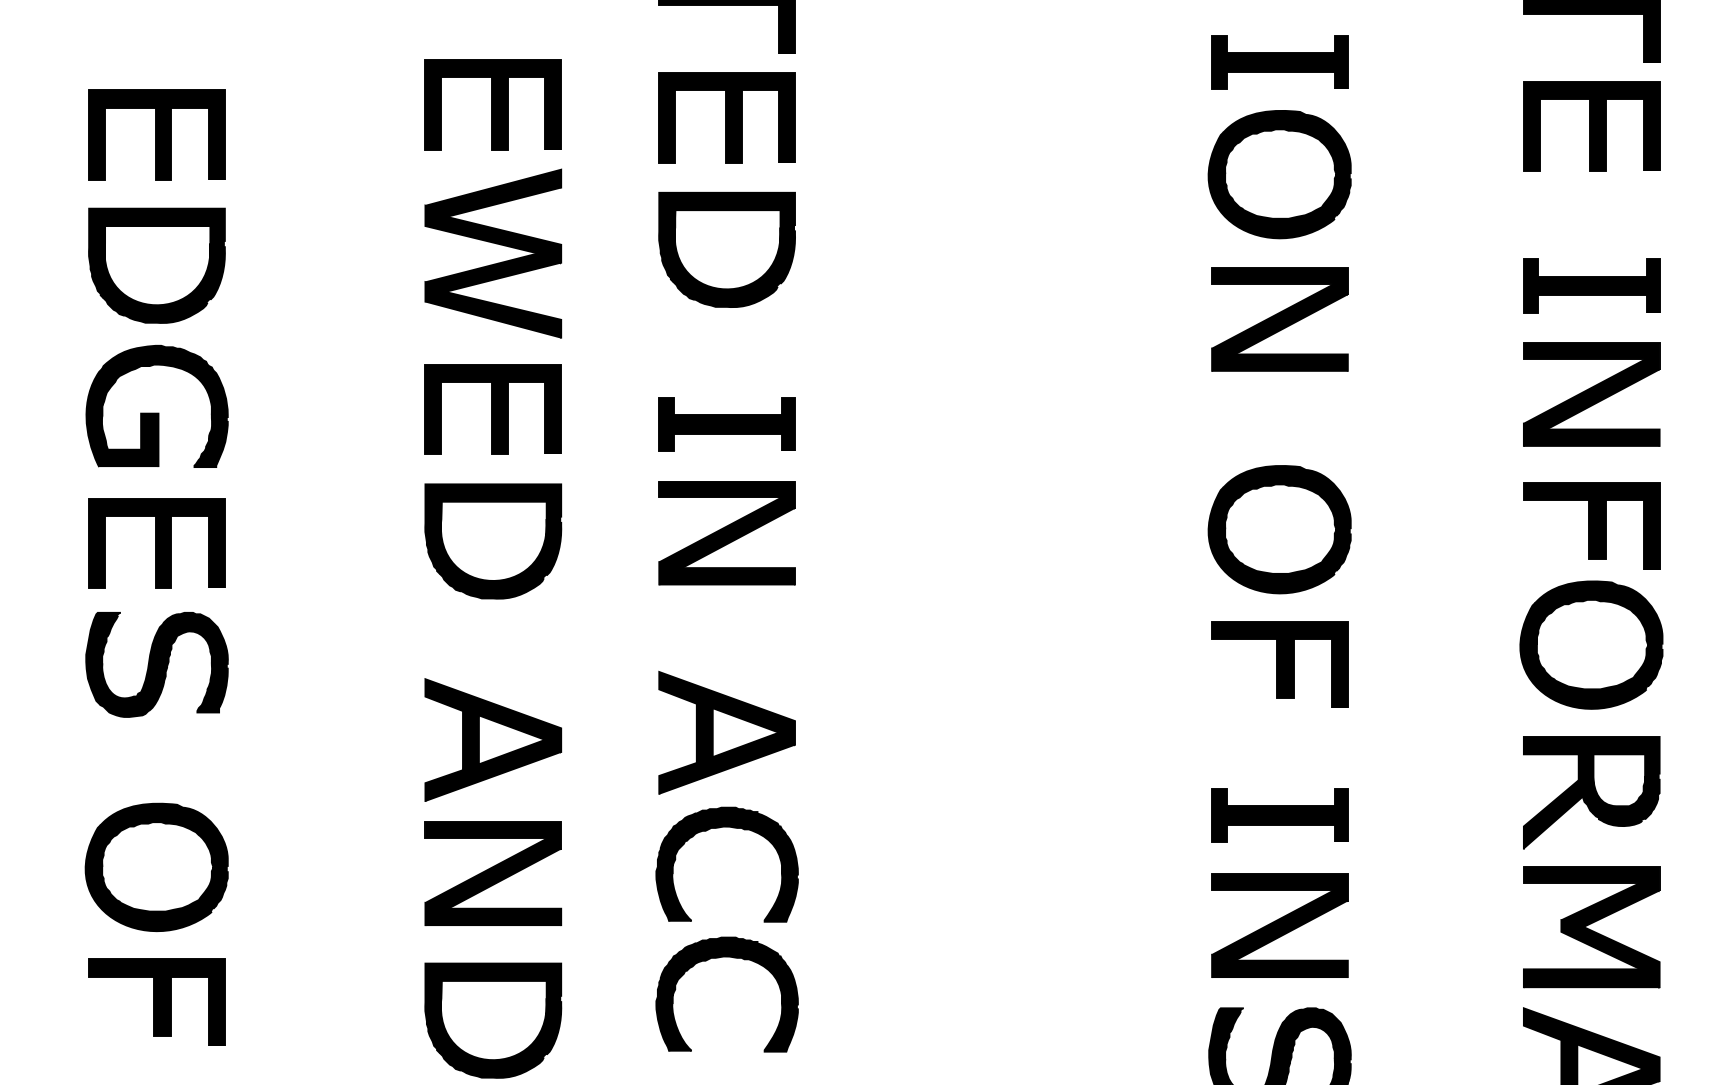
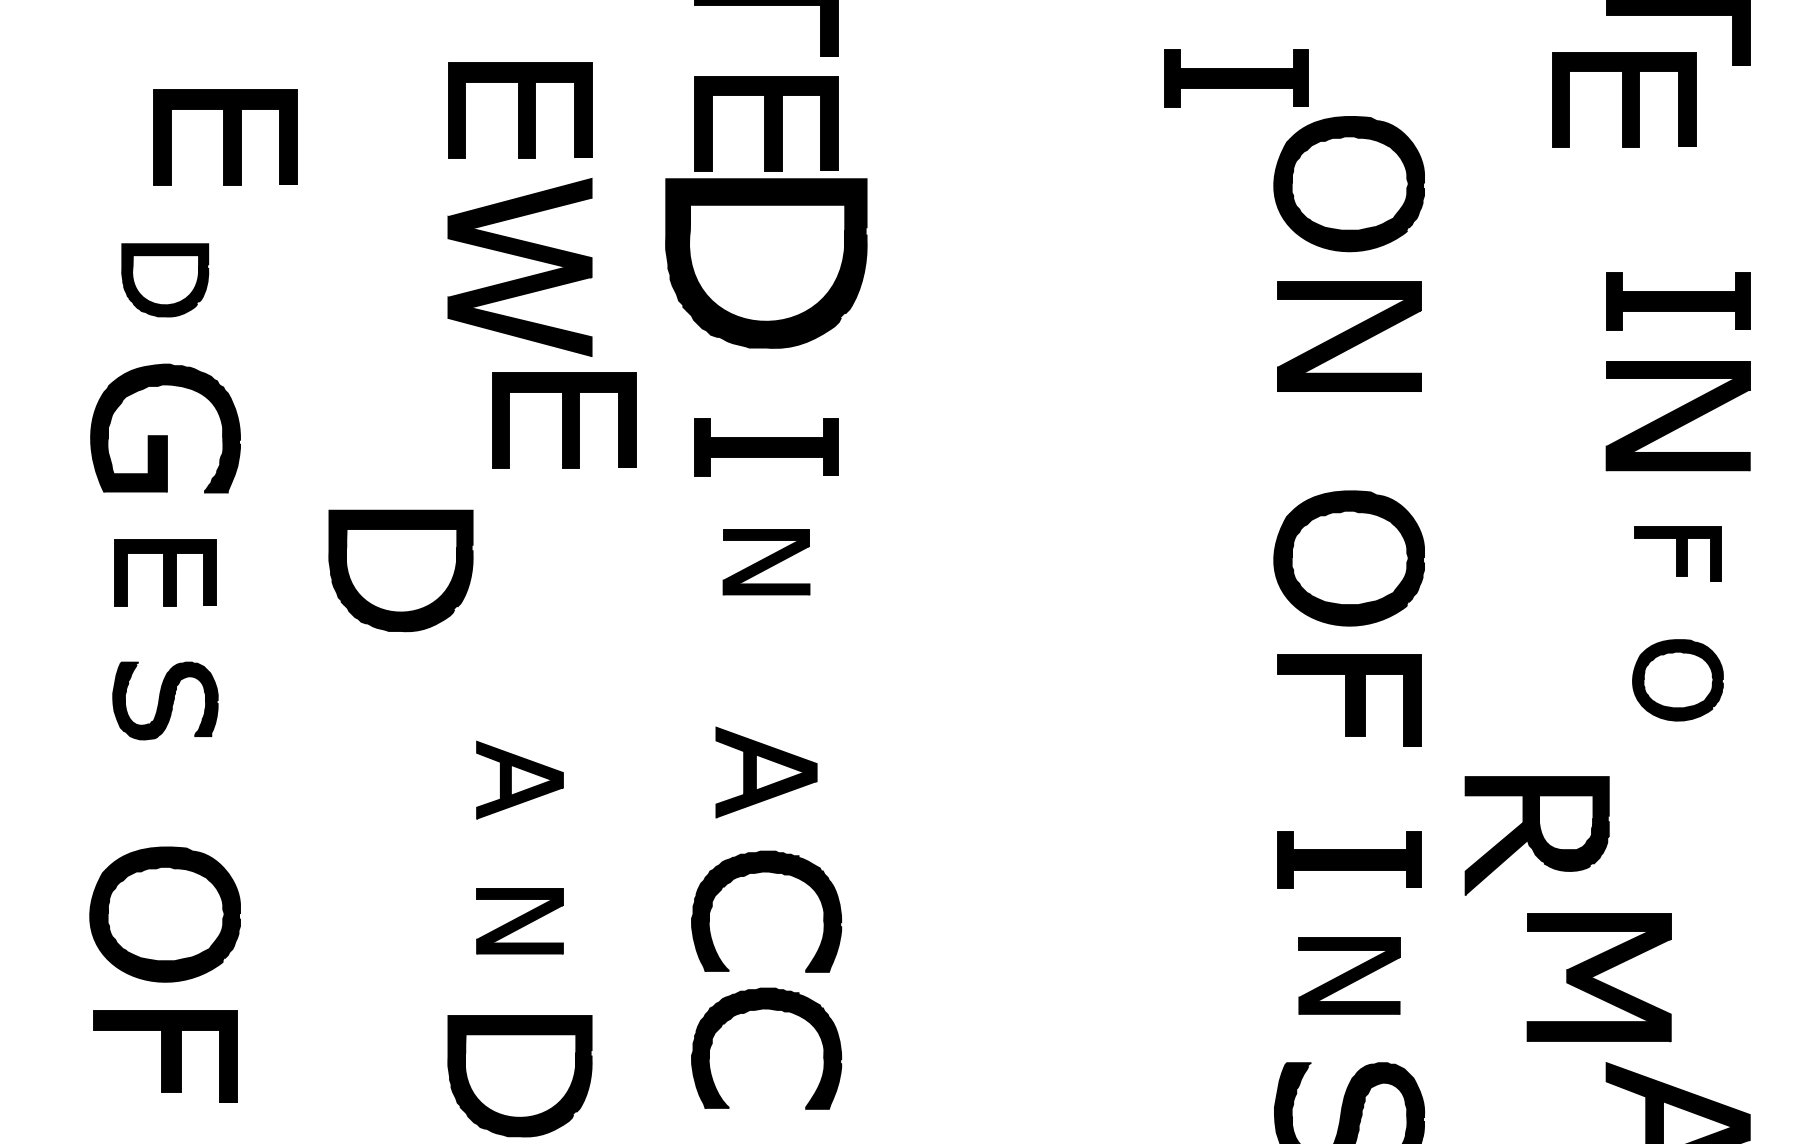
part: (1279, 62) -> (1236, 78), moved
part: (1592, 125) -> (1624, 99), moved
part: (157, 135) -> (225, 137), moved
part: (727, 249) -> (766, 263), size x1.4
part: (156, 266) -> (164, 280), size x0.6
part: (493, 409) -> (564, 420), moved
part: (1592, 525) -> (1678, 554), size x0.6
part: (727, 533) -> (766, 562), size x0.6
part: (492, 541) -> (400, 570), moved
part: (157, 542) -> (165, 572), size x0.7
part: (1591, 645) -> (1677, 680), size x0.6
part: (157, 664) -> (165, 700), size x0.7
part: (727, 732) -> (766, 772), size x0.7
part: (492, 740) -> (519, 780), size x0.6
part: (1591, 792) -> (1536, 835), moved
part: (492, 873) -> (519, 921), size x0.6
part: (1279, 926) -> (1349, 976), size x0.7
part: (1591, 927) -> (1598, 977), moved

